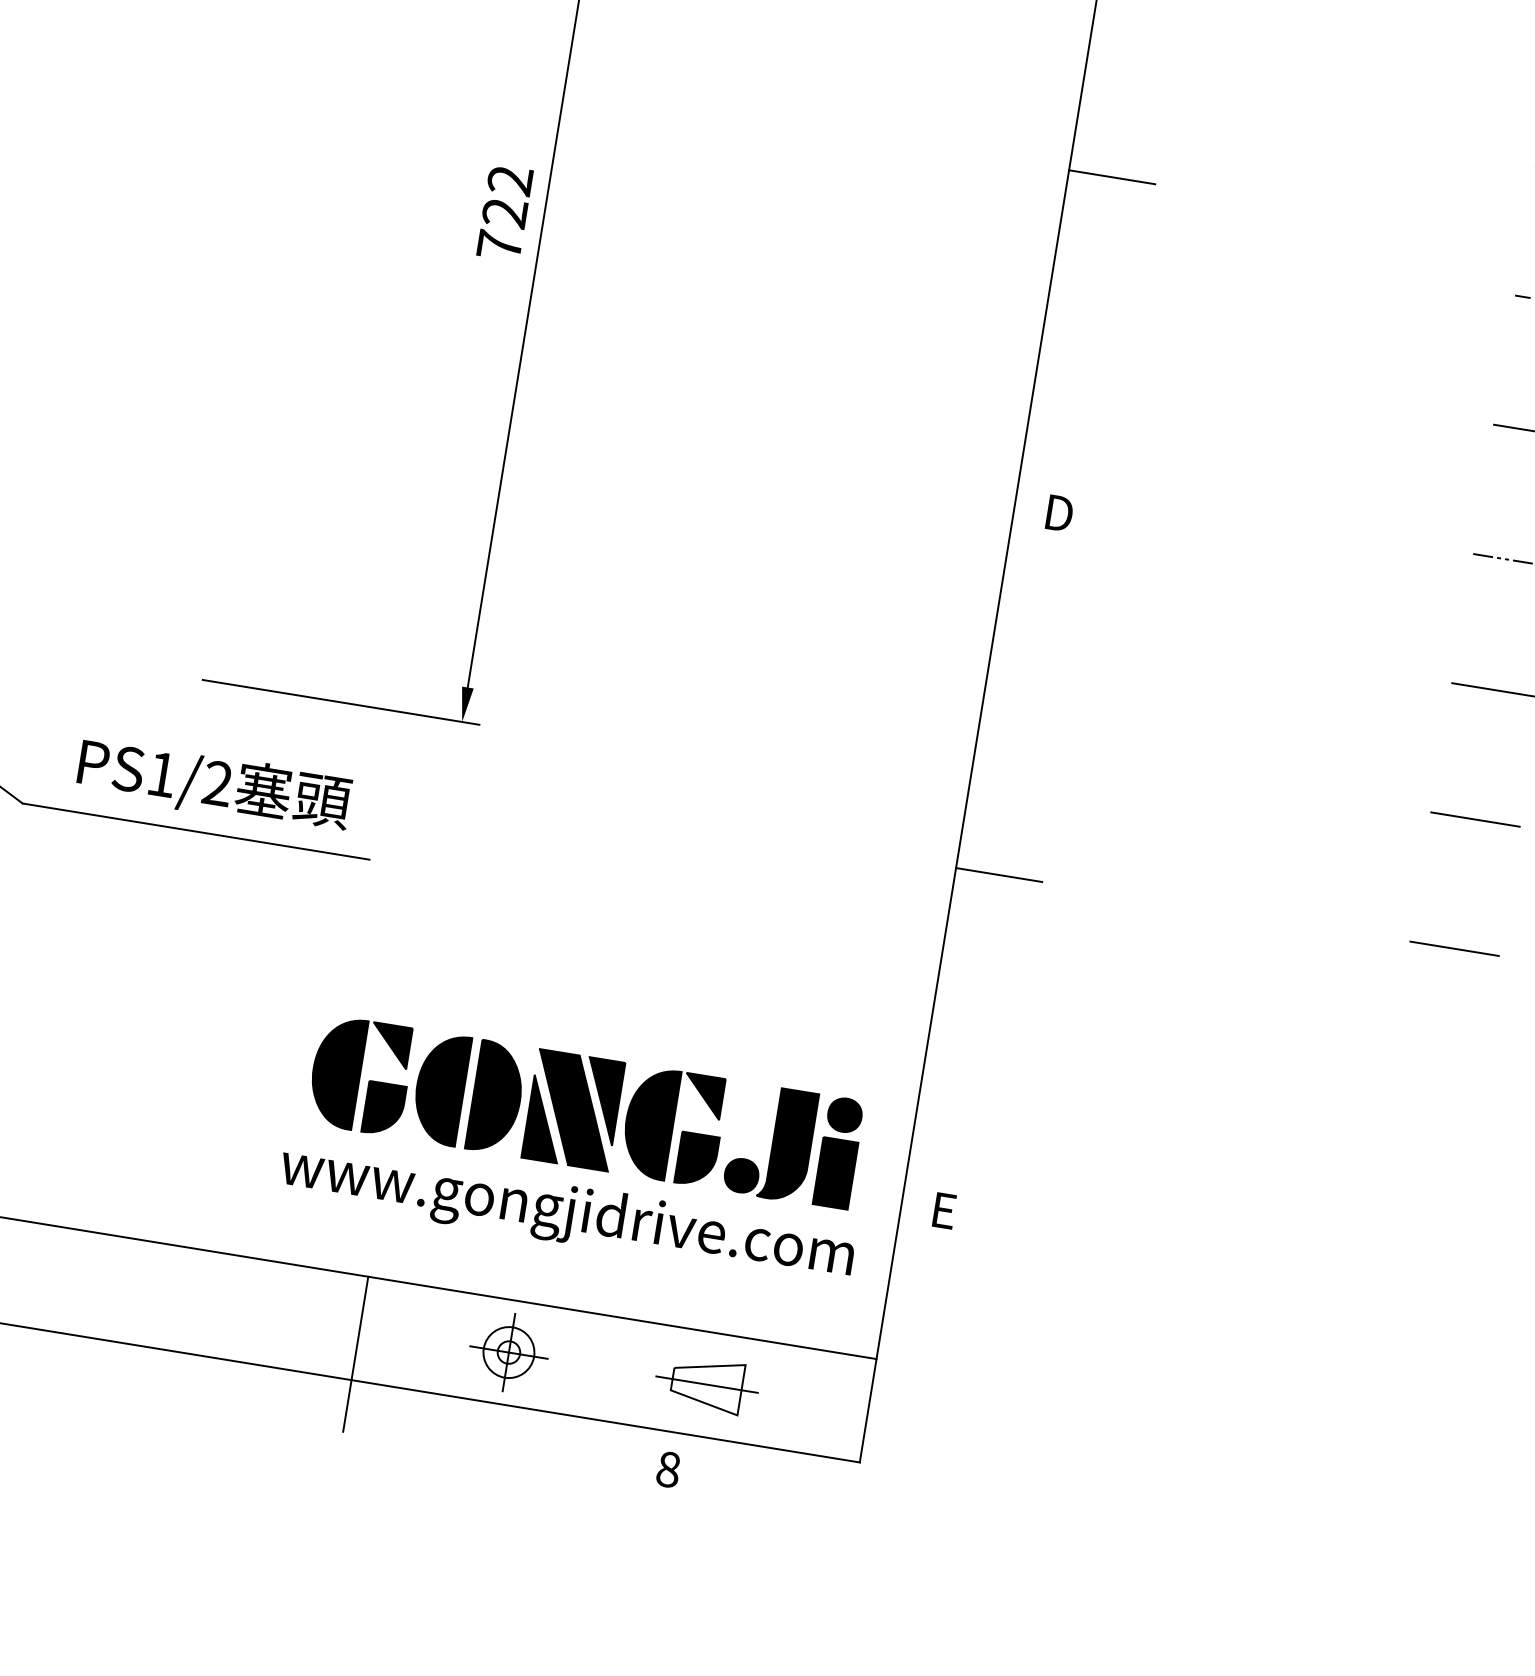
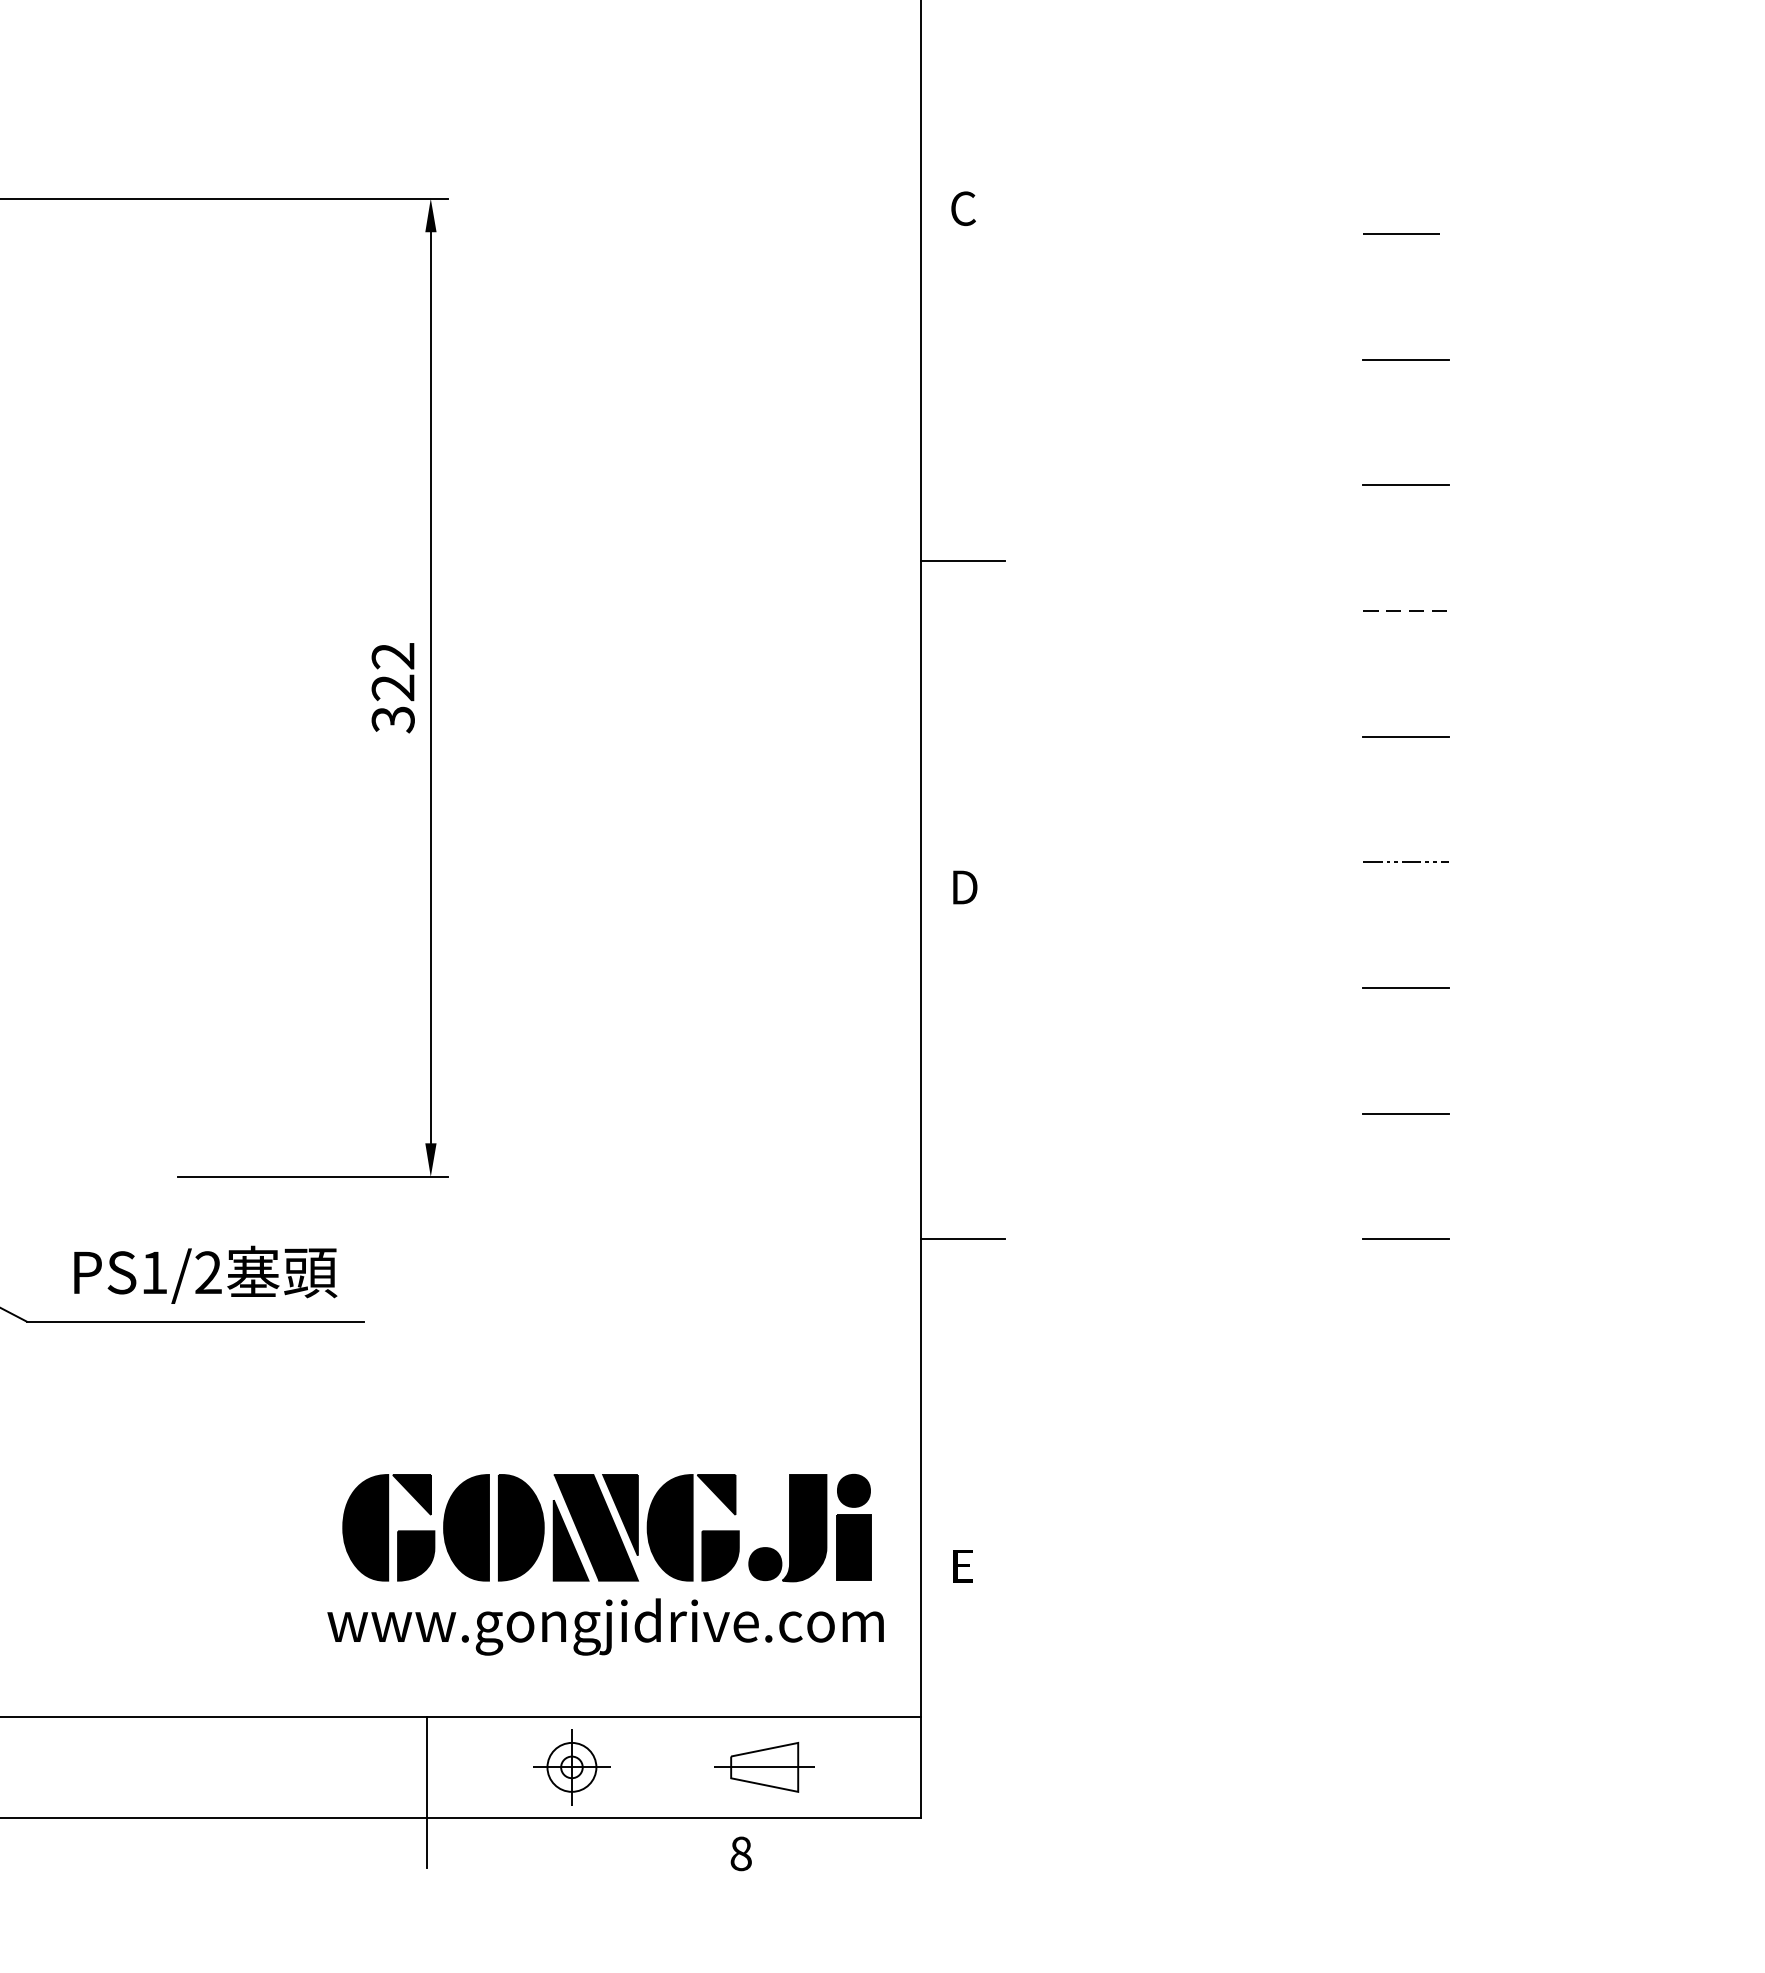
text: (498, 245) -> (392, 719), 722 -> 322

